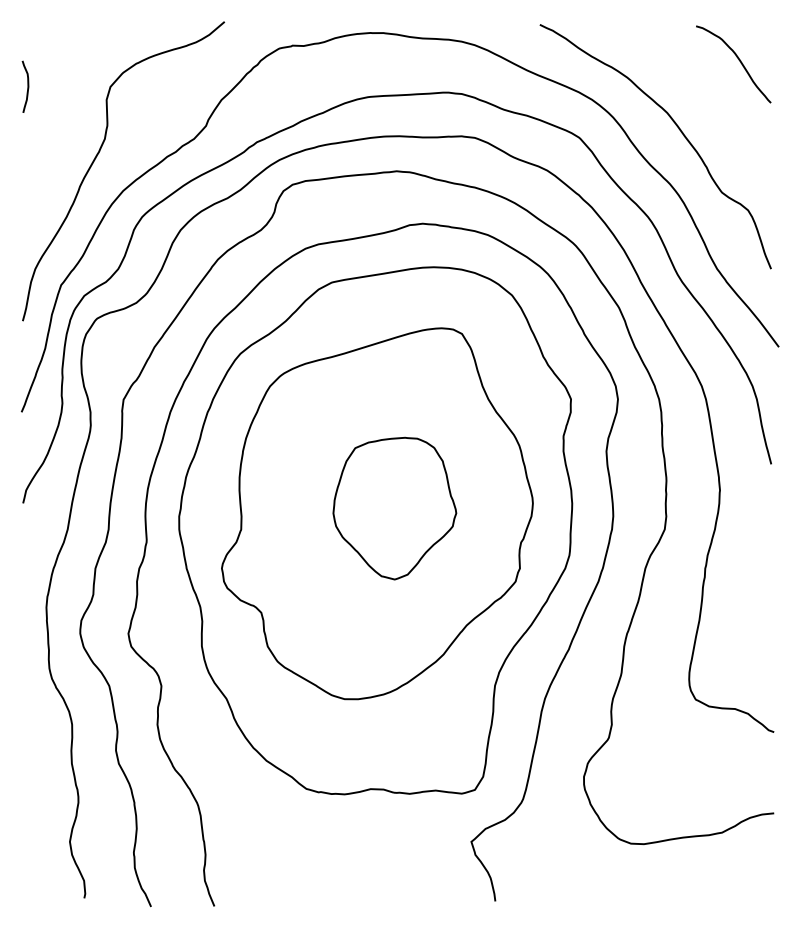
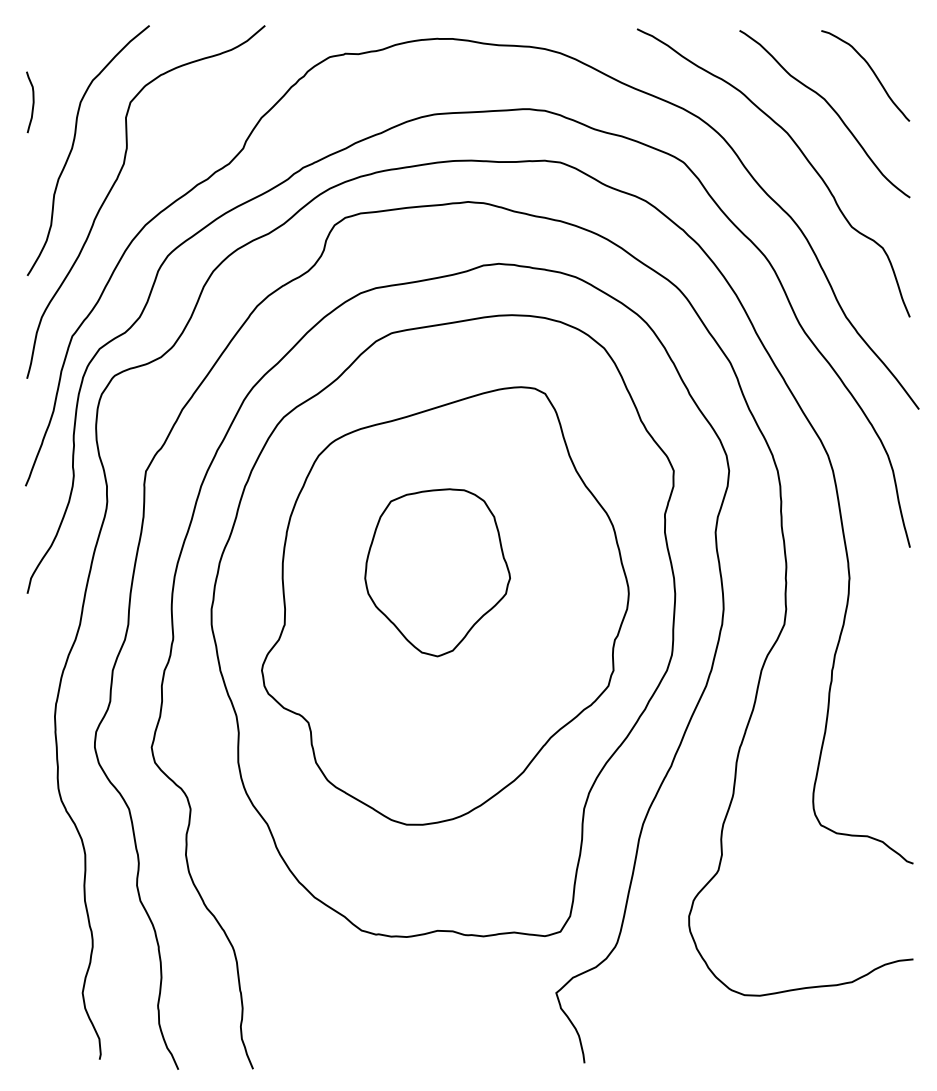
curve: (703, 91) -> (830, 107), added
curve: (62, 124) -> (73, 146), added
part: (394, 508) -> (437, 572), moved

